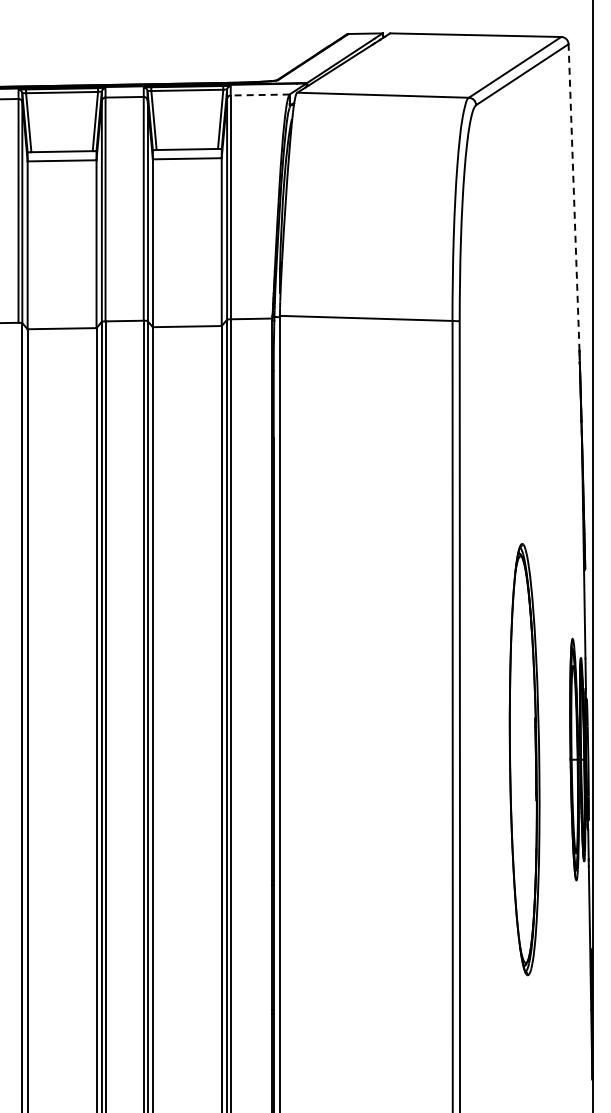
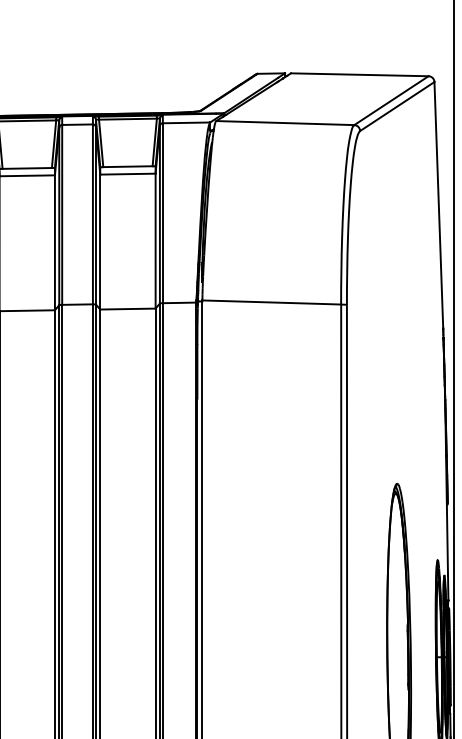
line: (259, 95) -> (185, 123), dashed -> solid
line: (574, 197) -> (439, 205), dashed -> solid

